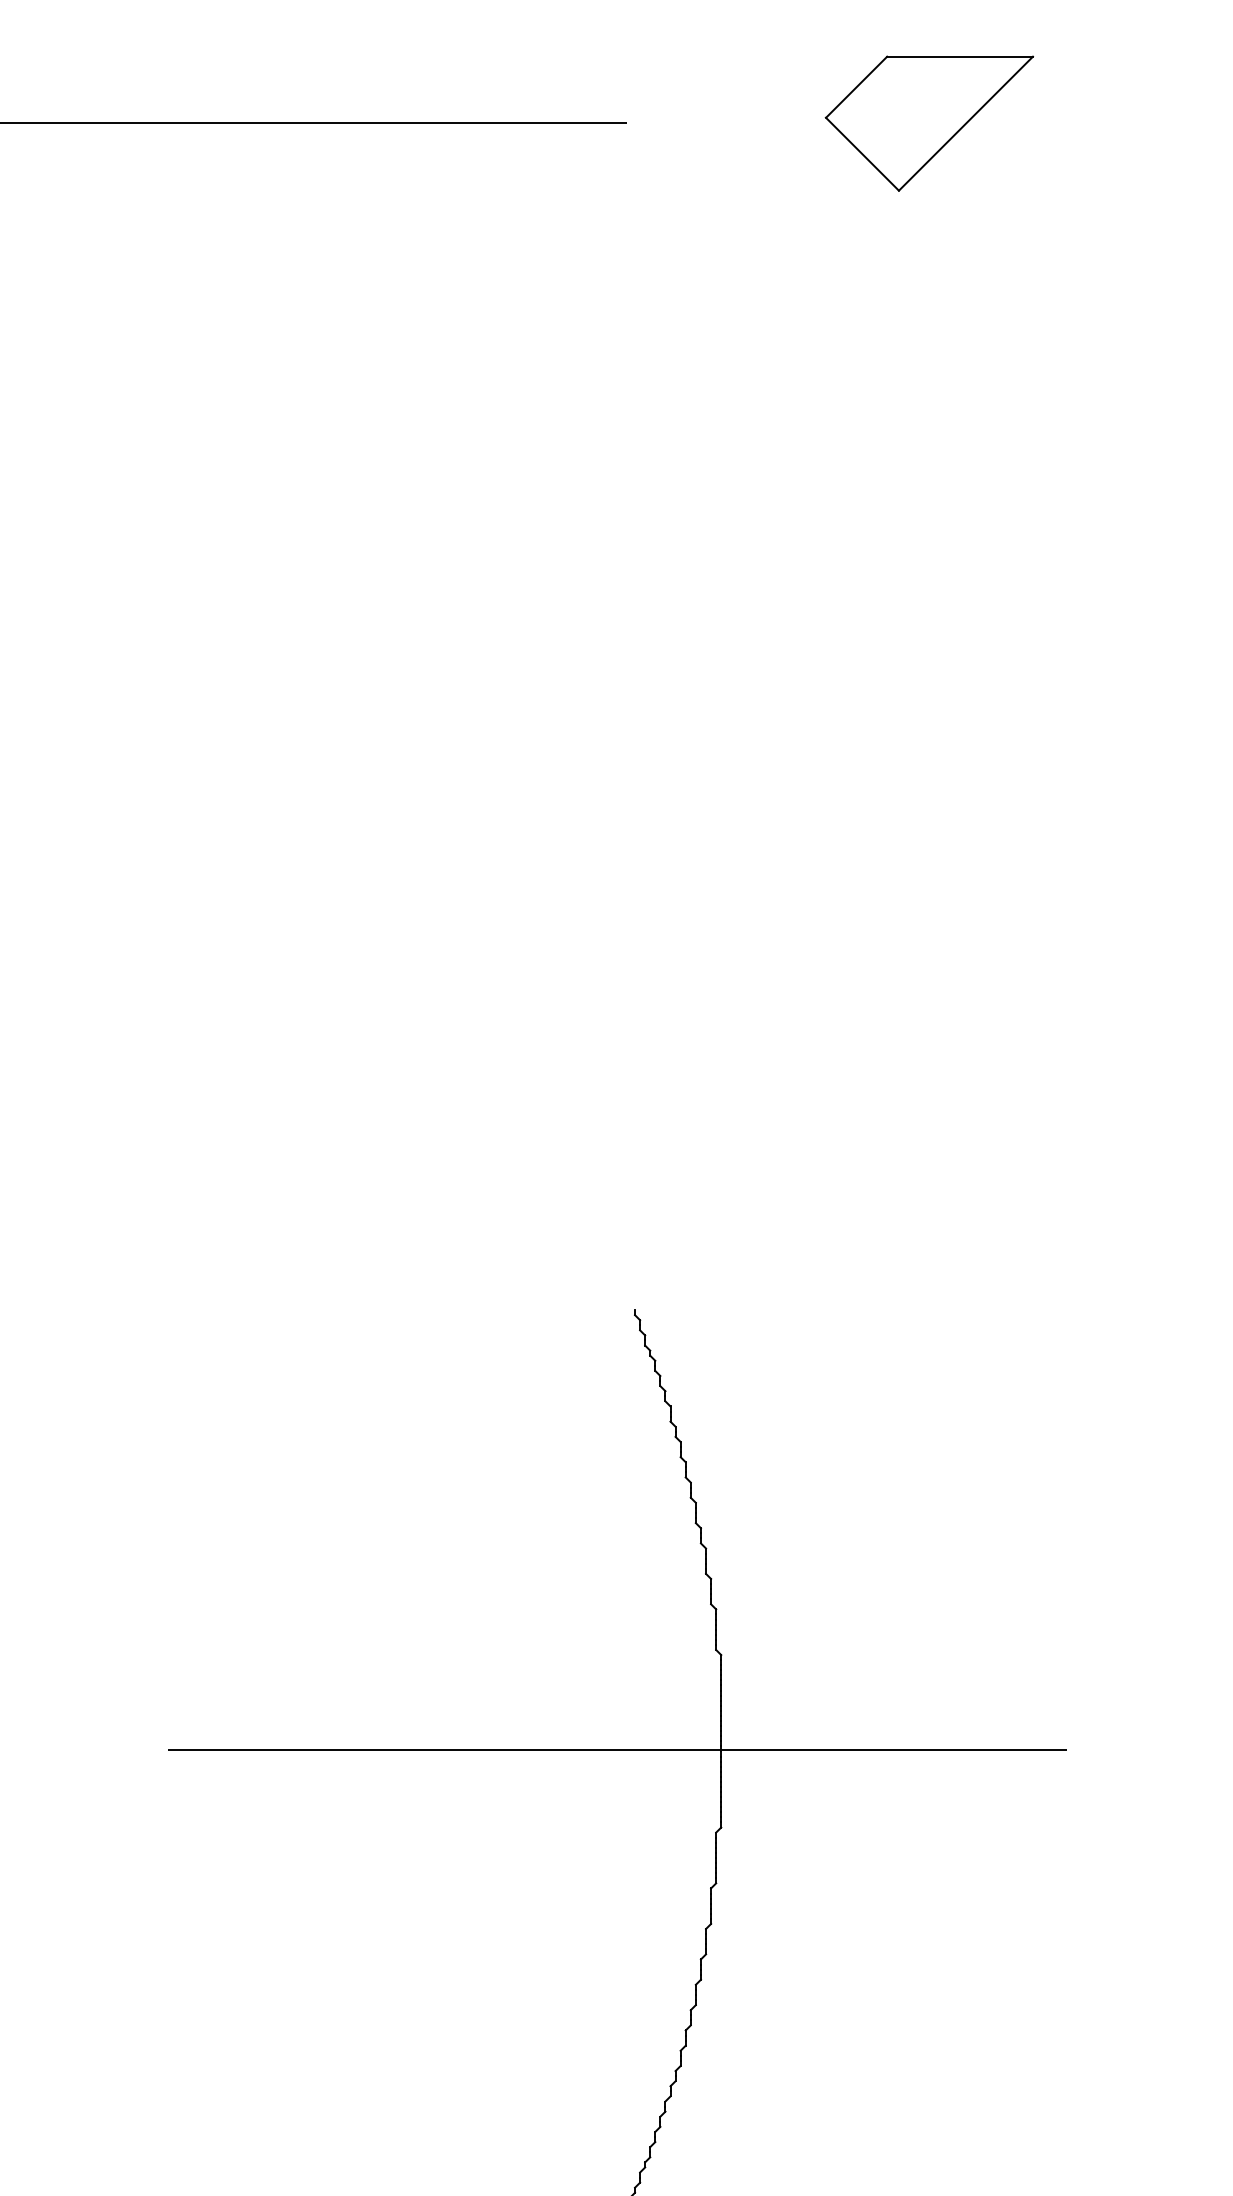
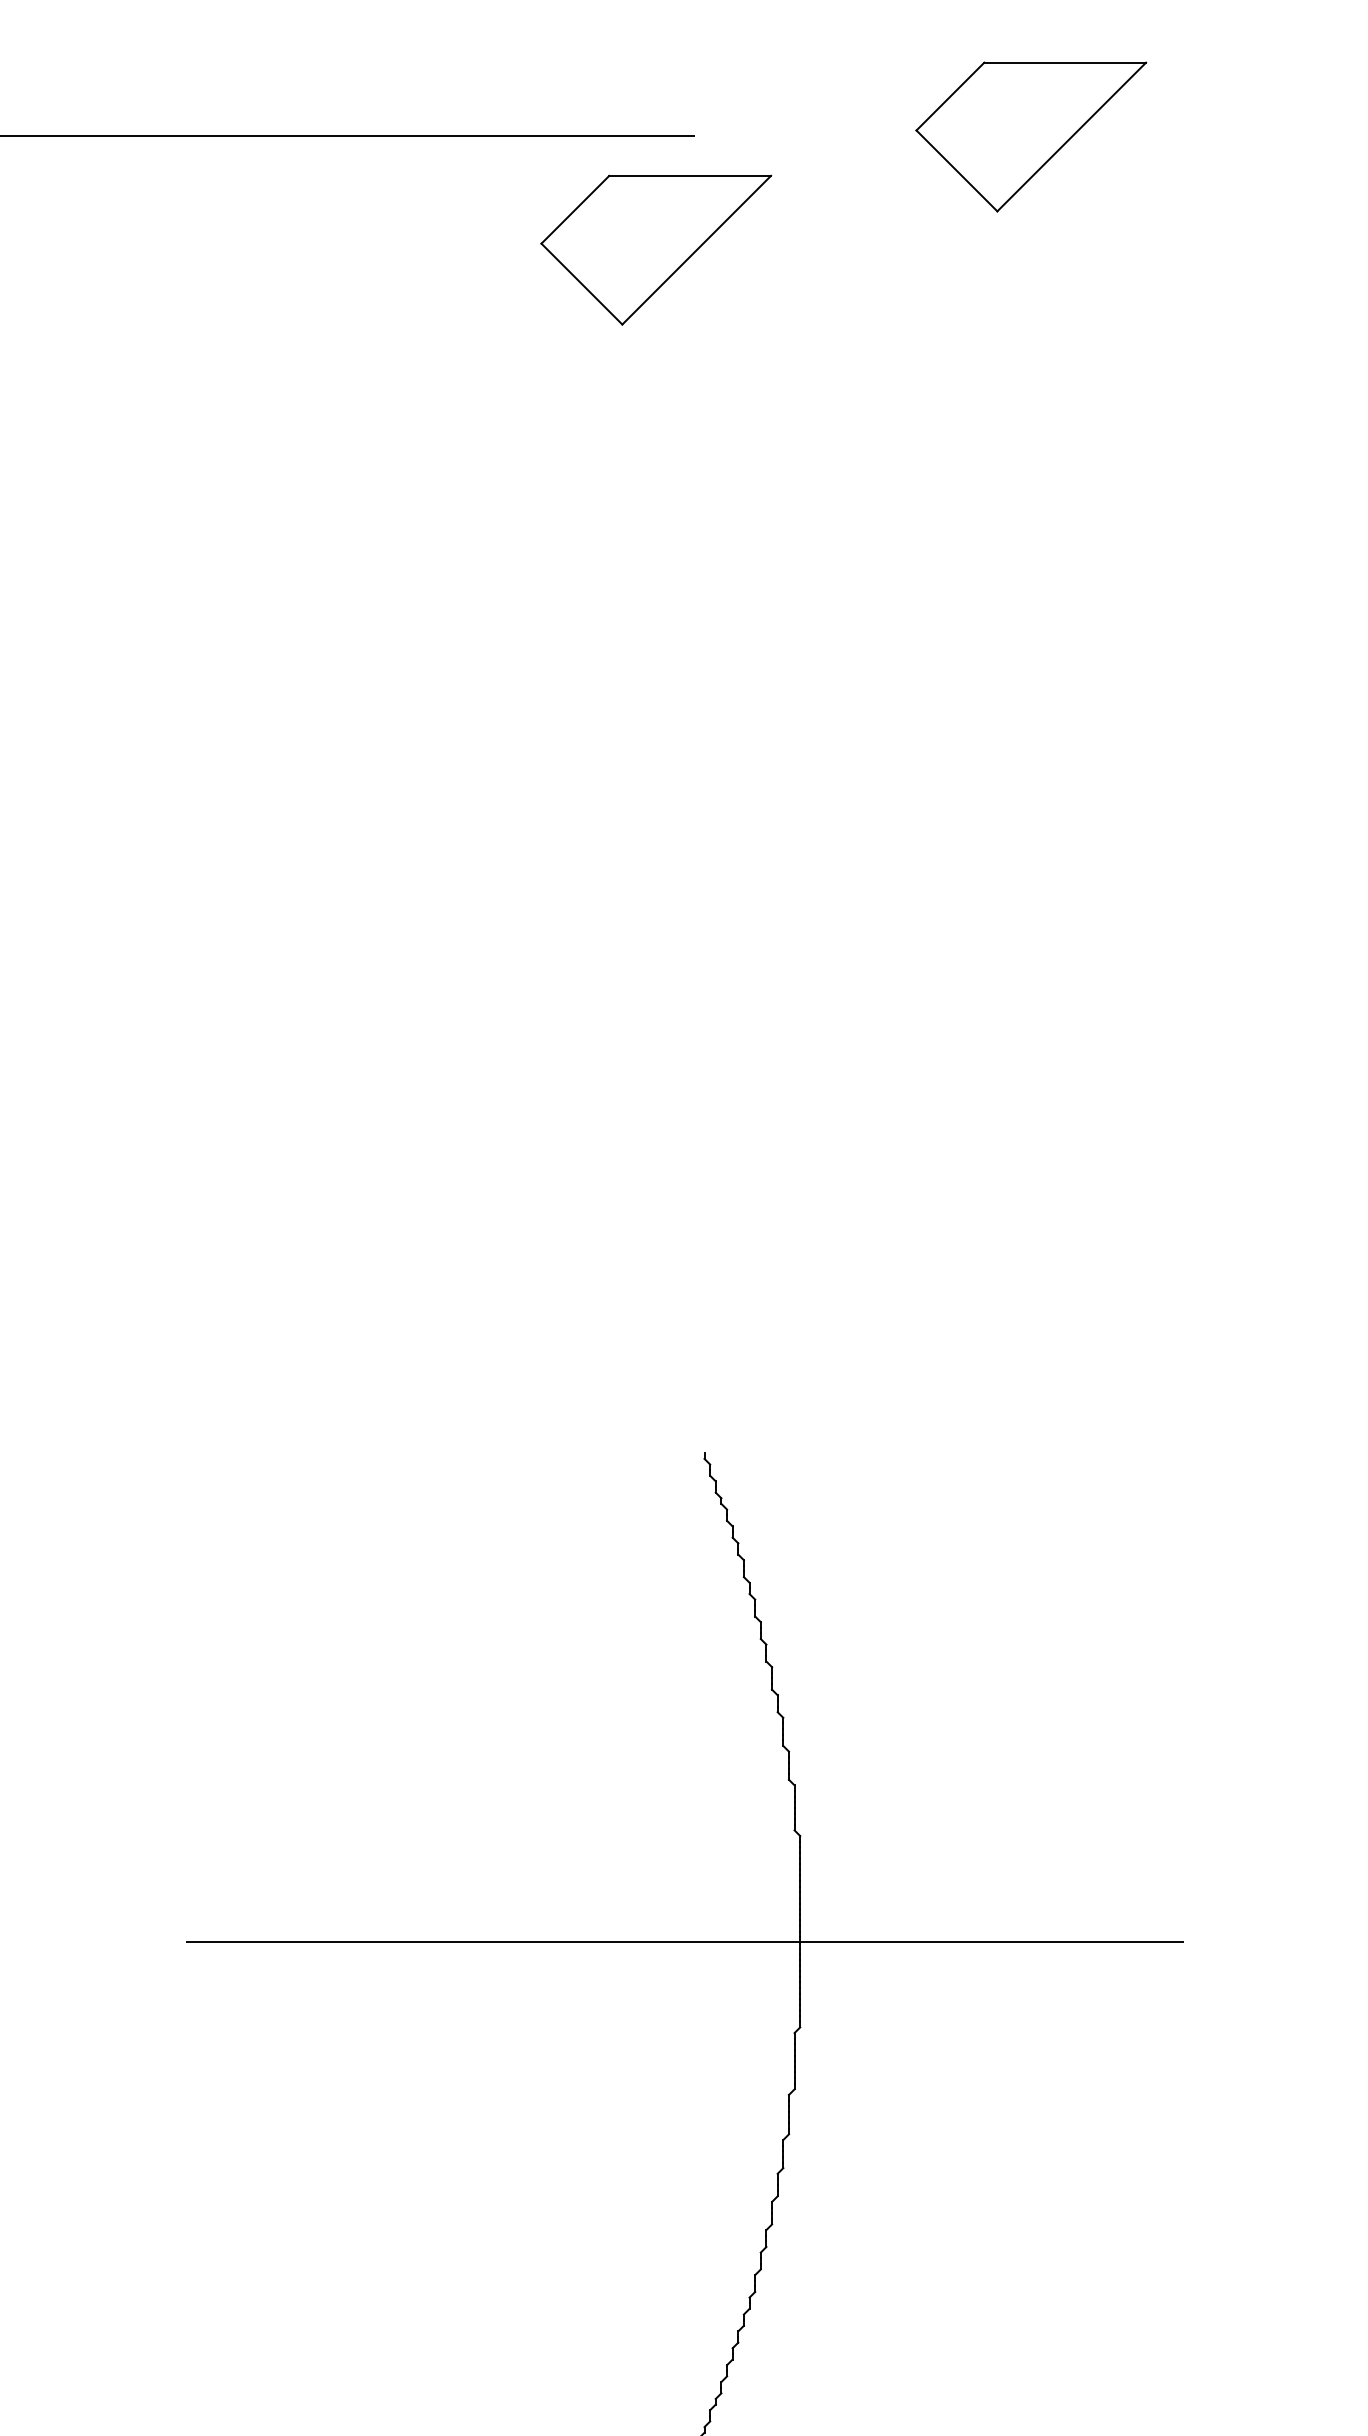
part: (591, 225) -> (656, 249), added

